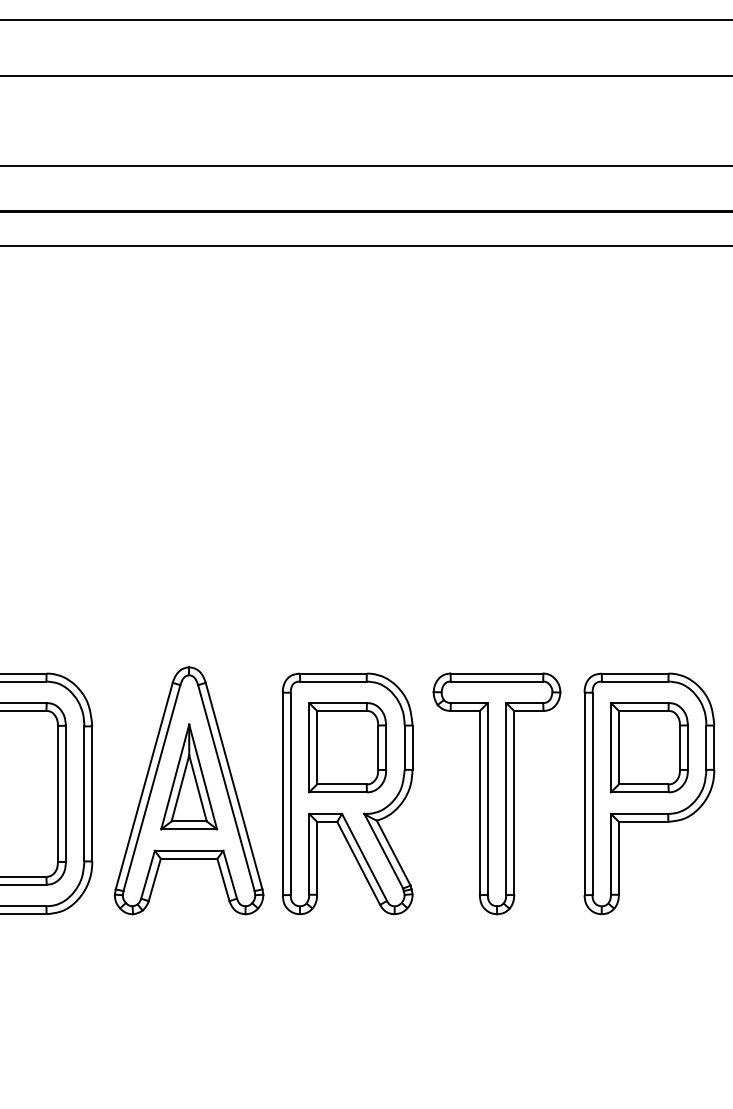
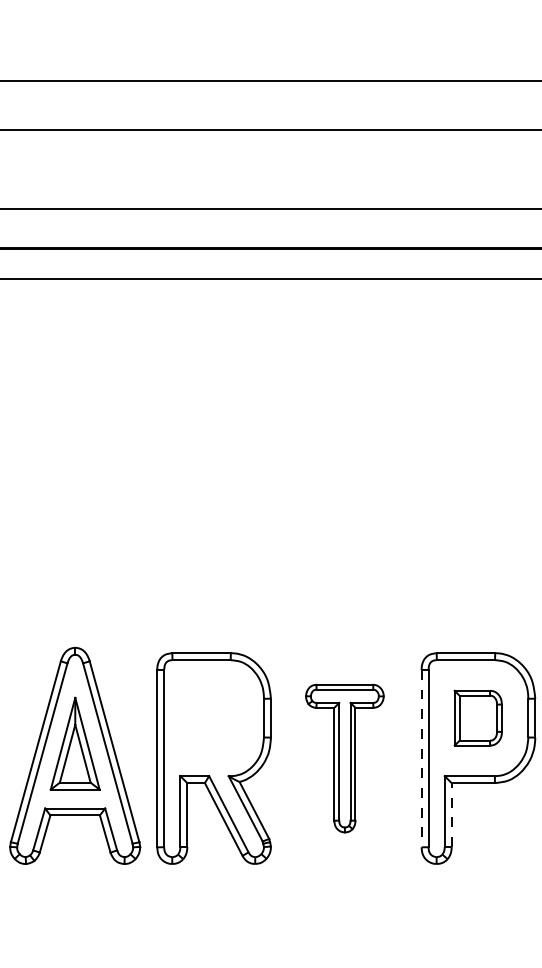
part: (347, 747) -> (213, 717), removed
part: (648, 747) -> (477, 717), size x0.7
part: (496, 793) -> (344, 758), size x0.7
line: (584, 794) -> (421, 759), solid -> dashed
line: (618, 857) -> (451, 814), solid -> dashed

